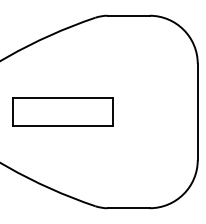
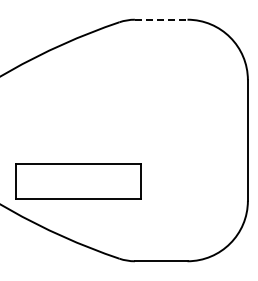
line: (128, 15) -> (161, 19), solid -> dashed
part: (62, 112) -> (78, 181), moved

